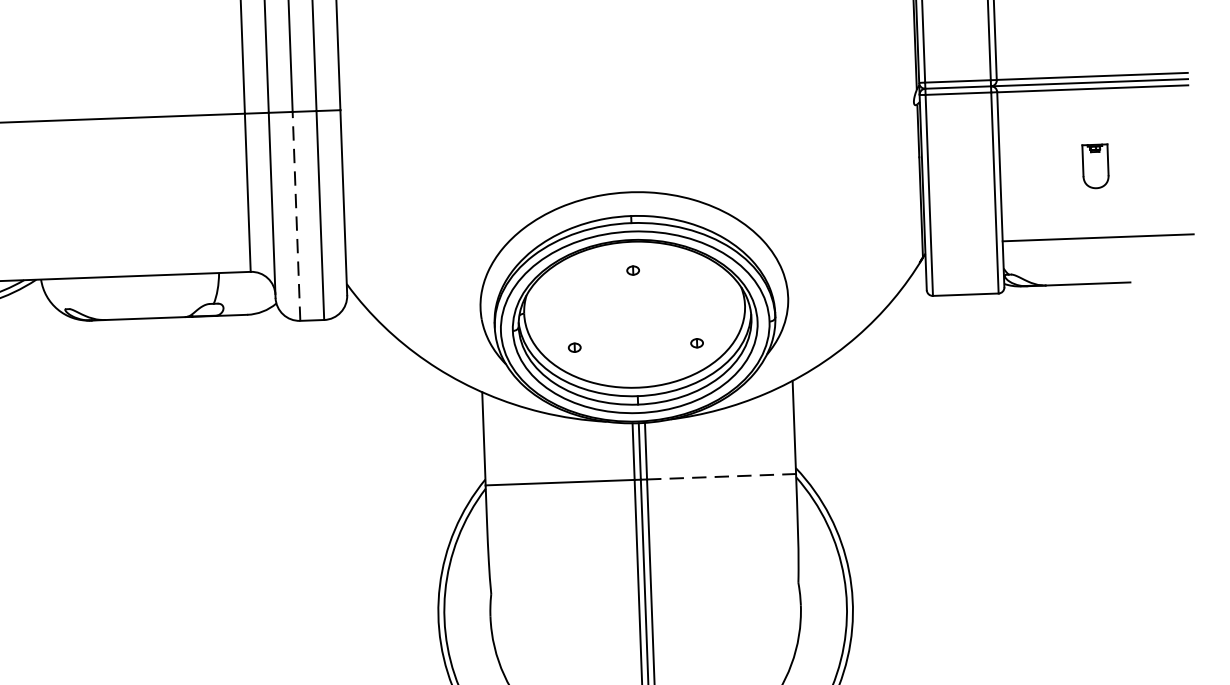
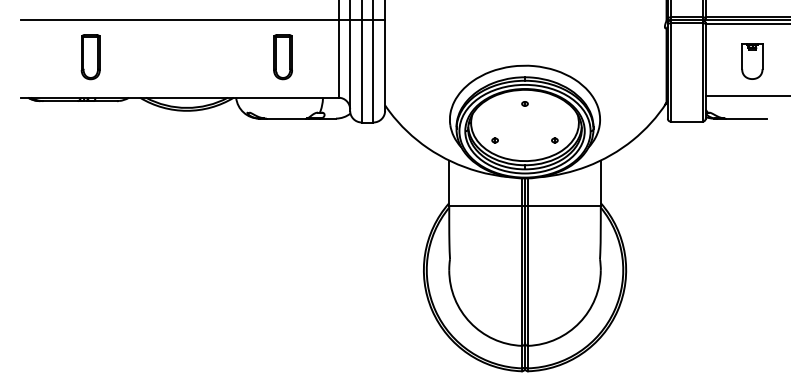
part: (1095, 166) -> (752, 61), size x1.67
part: (133, 193) -> (282, 57), added
line: (295, 216) -> (361, 71), dashed -> solid
line: (721, 477) -> (564, 206), dashed -> solid

